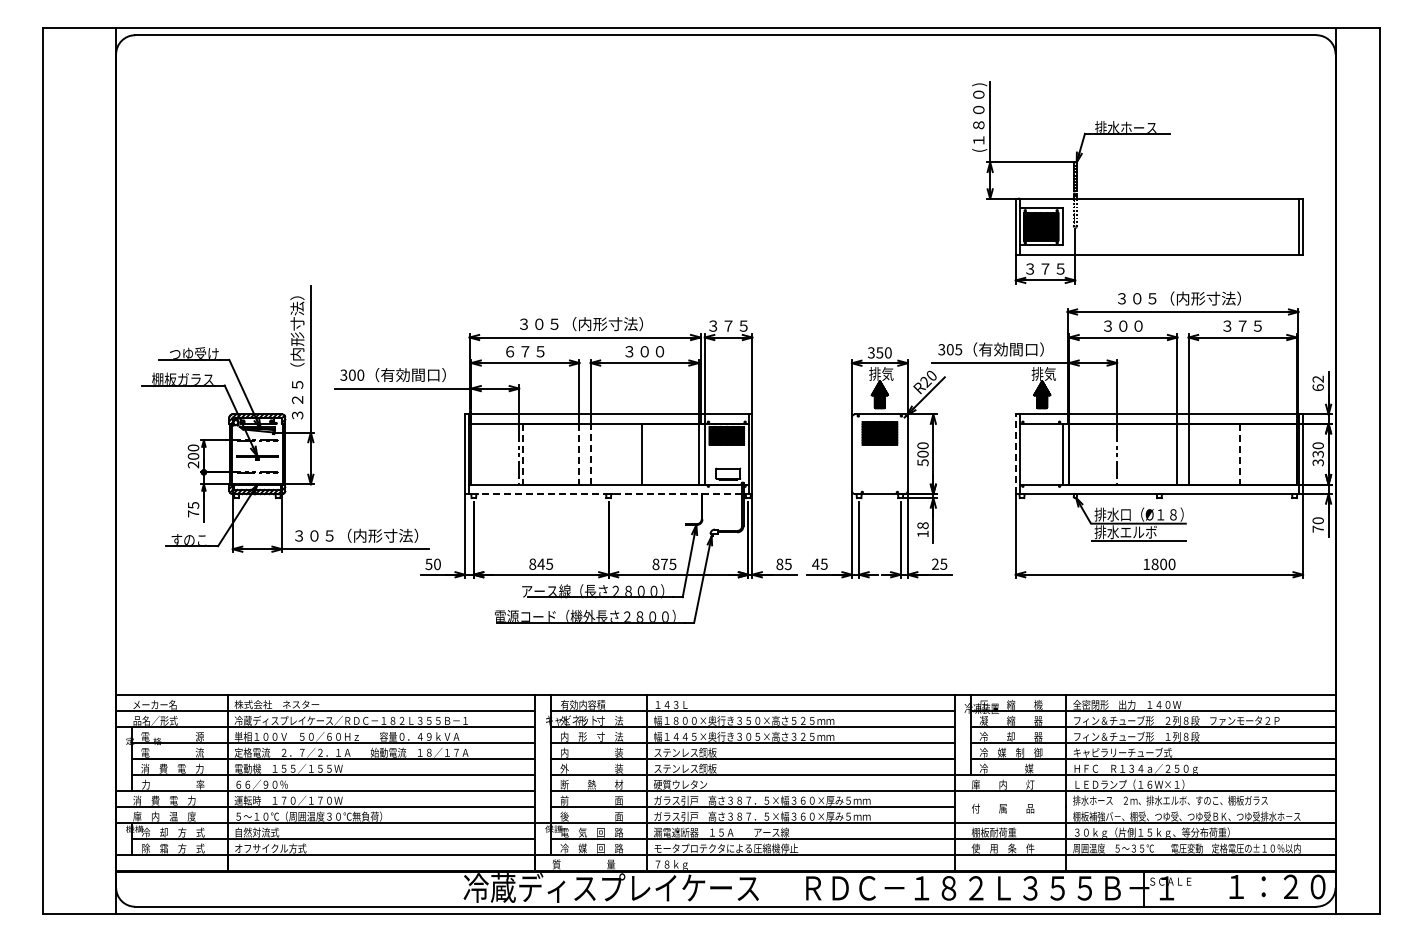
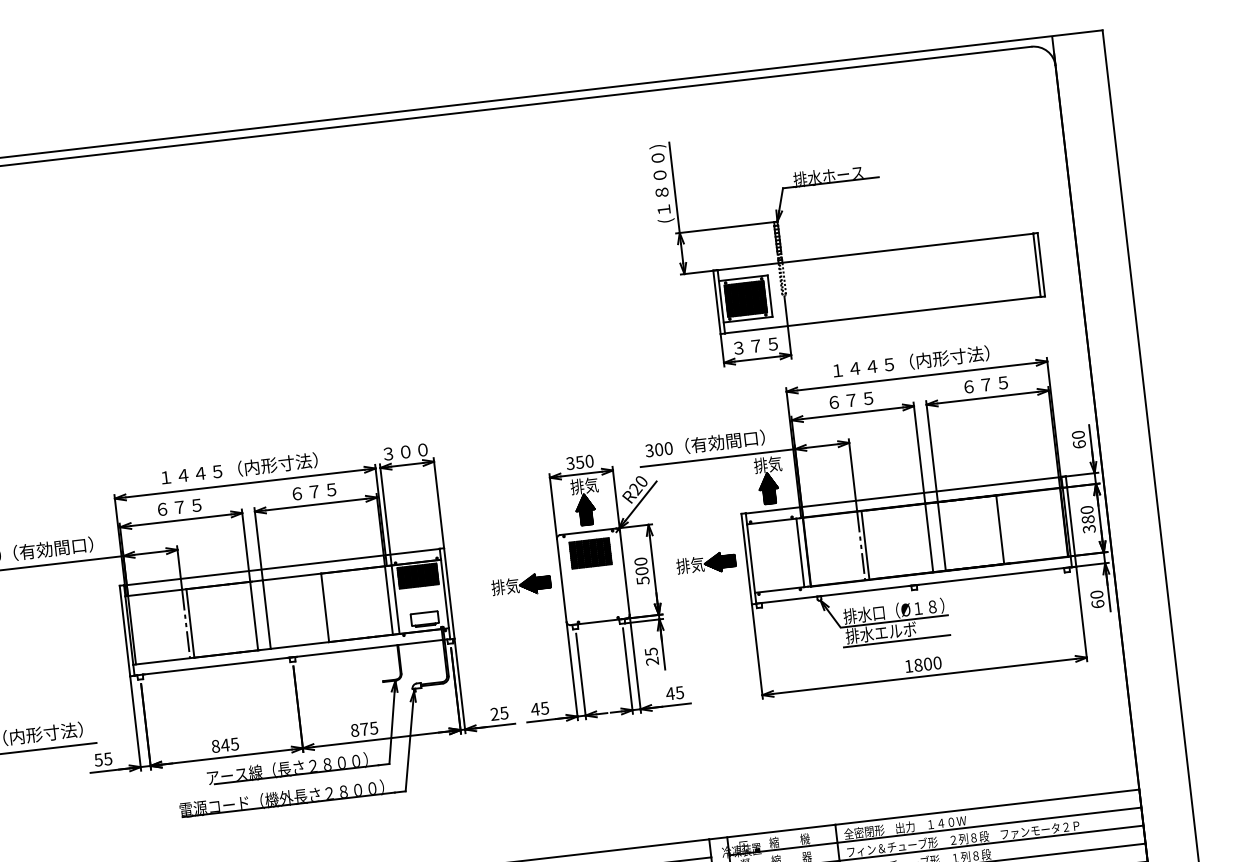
text: (1179, 298) -> (911, 361), ３０５（内形寸法） -> １４４５（内形寸法）
text: (581, 324) -> (239, 469), ３０５（内形寸法） -> １４４５（内形寸法）
text: (735, 325) -> (413, 450), ３７５ -> ３００
text: (1123, 325) -> (851, 399), ３００ -> ６７５
text: (1227, 325) -> (968, 386), ３７５ -> ６７５
text: (958, 349) -> (668, 448), 305 -> 300
text: (644, 351) -> (314, 491), ３００ -> ６７５
text: (1317, 378) -> (1077, 434), 62 -> 60
line: (590, 453) -> (266, 613), dashed -> solid
line: (1015, 453) -> (746, 558), dashed -> solid
line: (1120, 453) -> (864, 544), added
text: (1317, 453) -> (1087, 518), 330 -> 380
line: (523, 454) -> (191, 623), dashed -> solid
line: (579, 454) -> (254, 616), dashed -> solid
part: (816, 454) -> (521, 585), added
part: (979, 454) -> (705, 564), added
line: (1240, 454) -> (1000, 530), dashed -> solid
line: (609, 494) -> (293, 657), dashed -> solid
text: (1317, 528) -> (1097, 603), 70 -> 60
text: (922, 529) -> (651, 656), 18 -> 25
text: (436, 563) -> (107, 758), 50 -> 55
text: (935, 563) -> (670, 692), 25 -> 45
text: (779, 564) -> (494, 714), 85 -> 25

